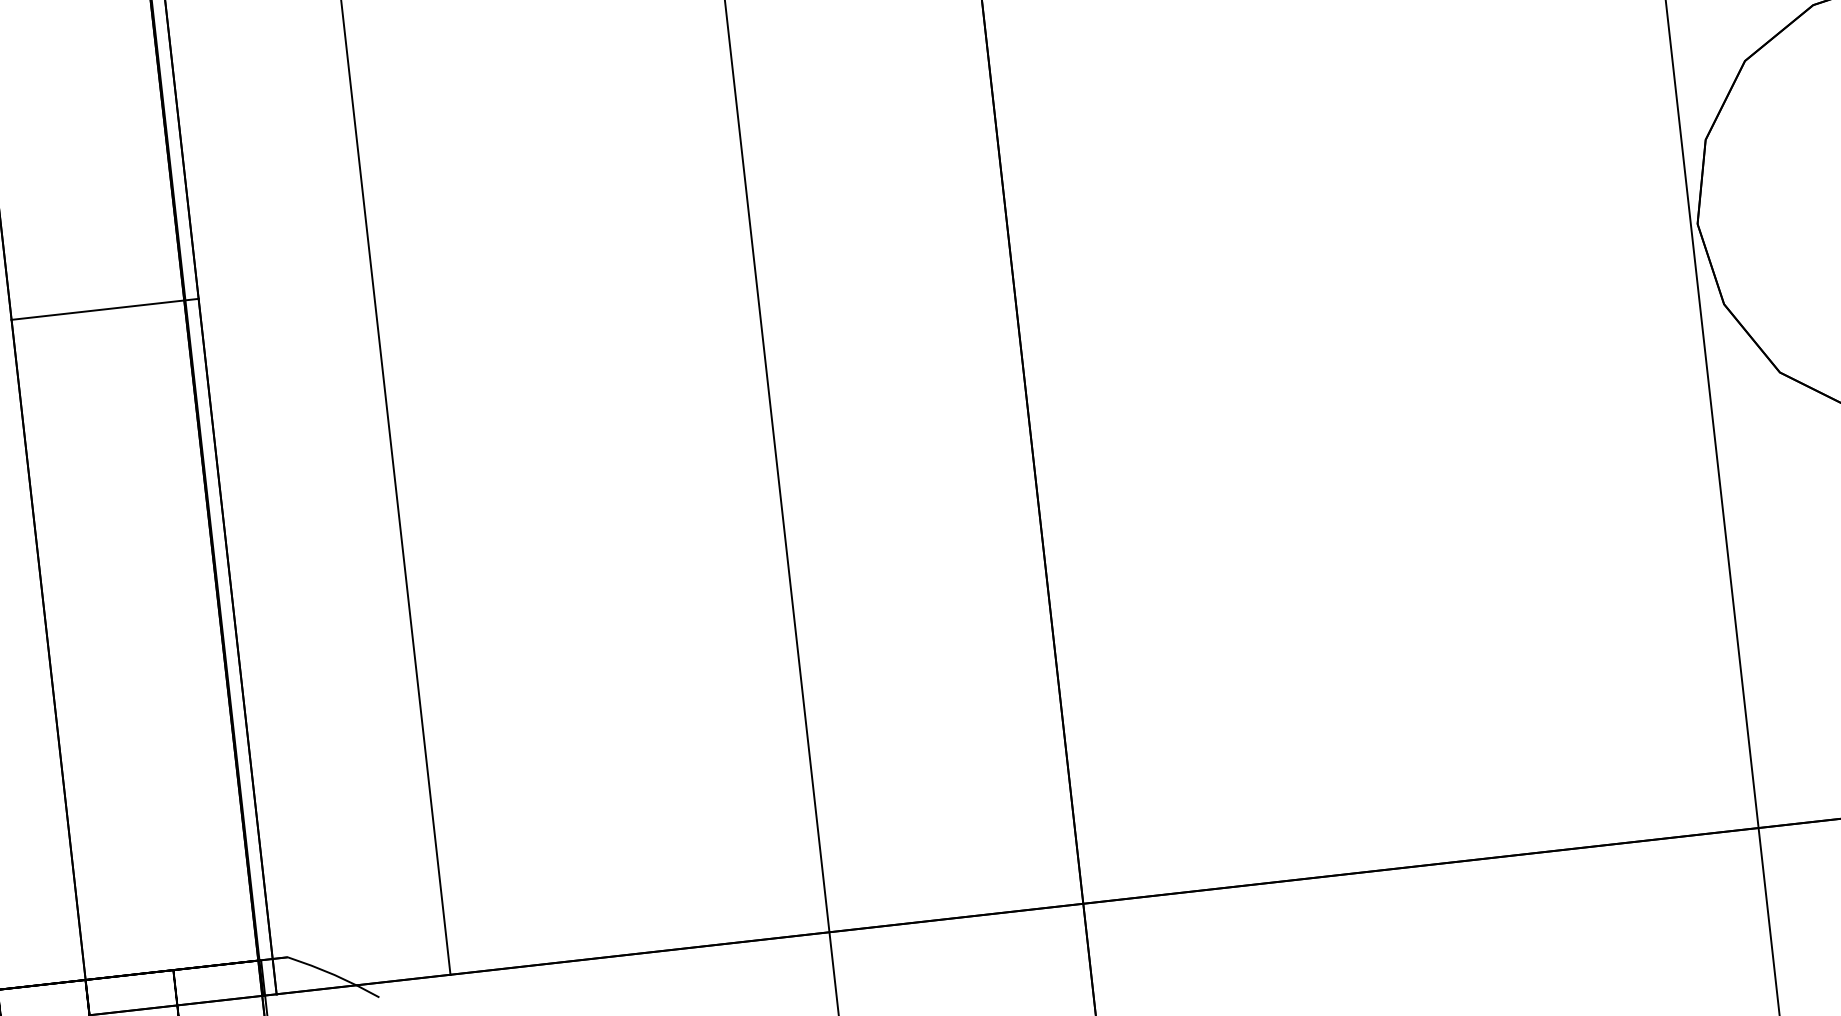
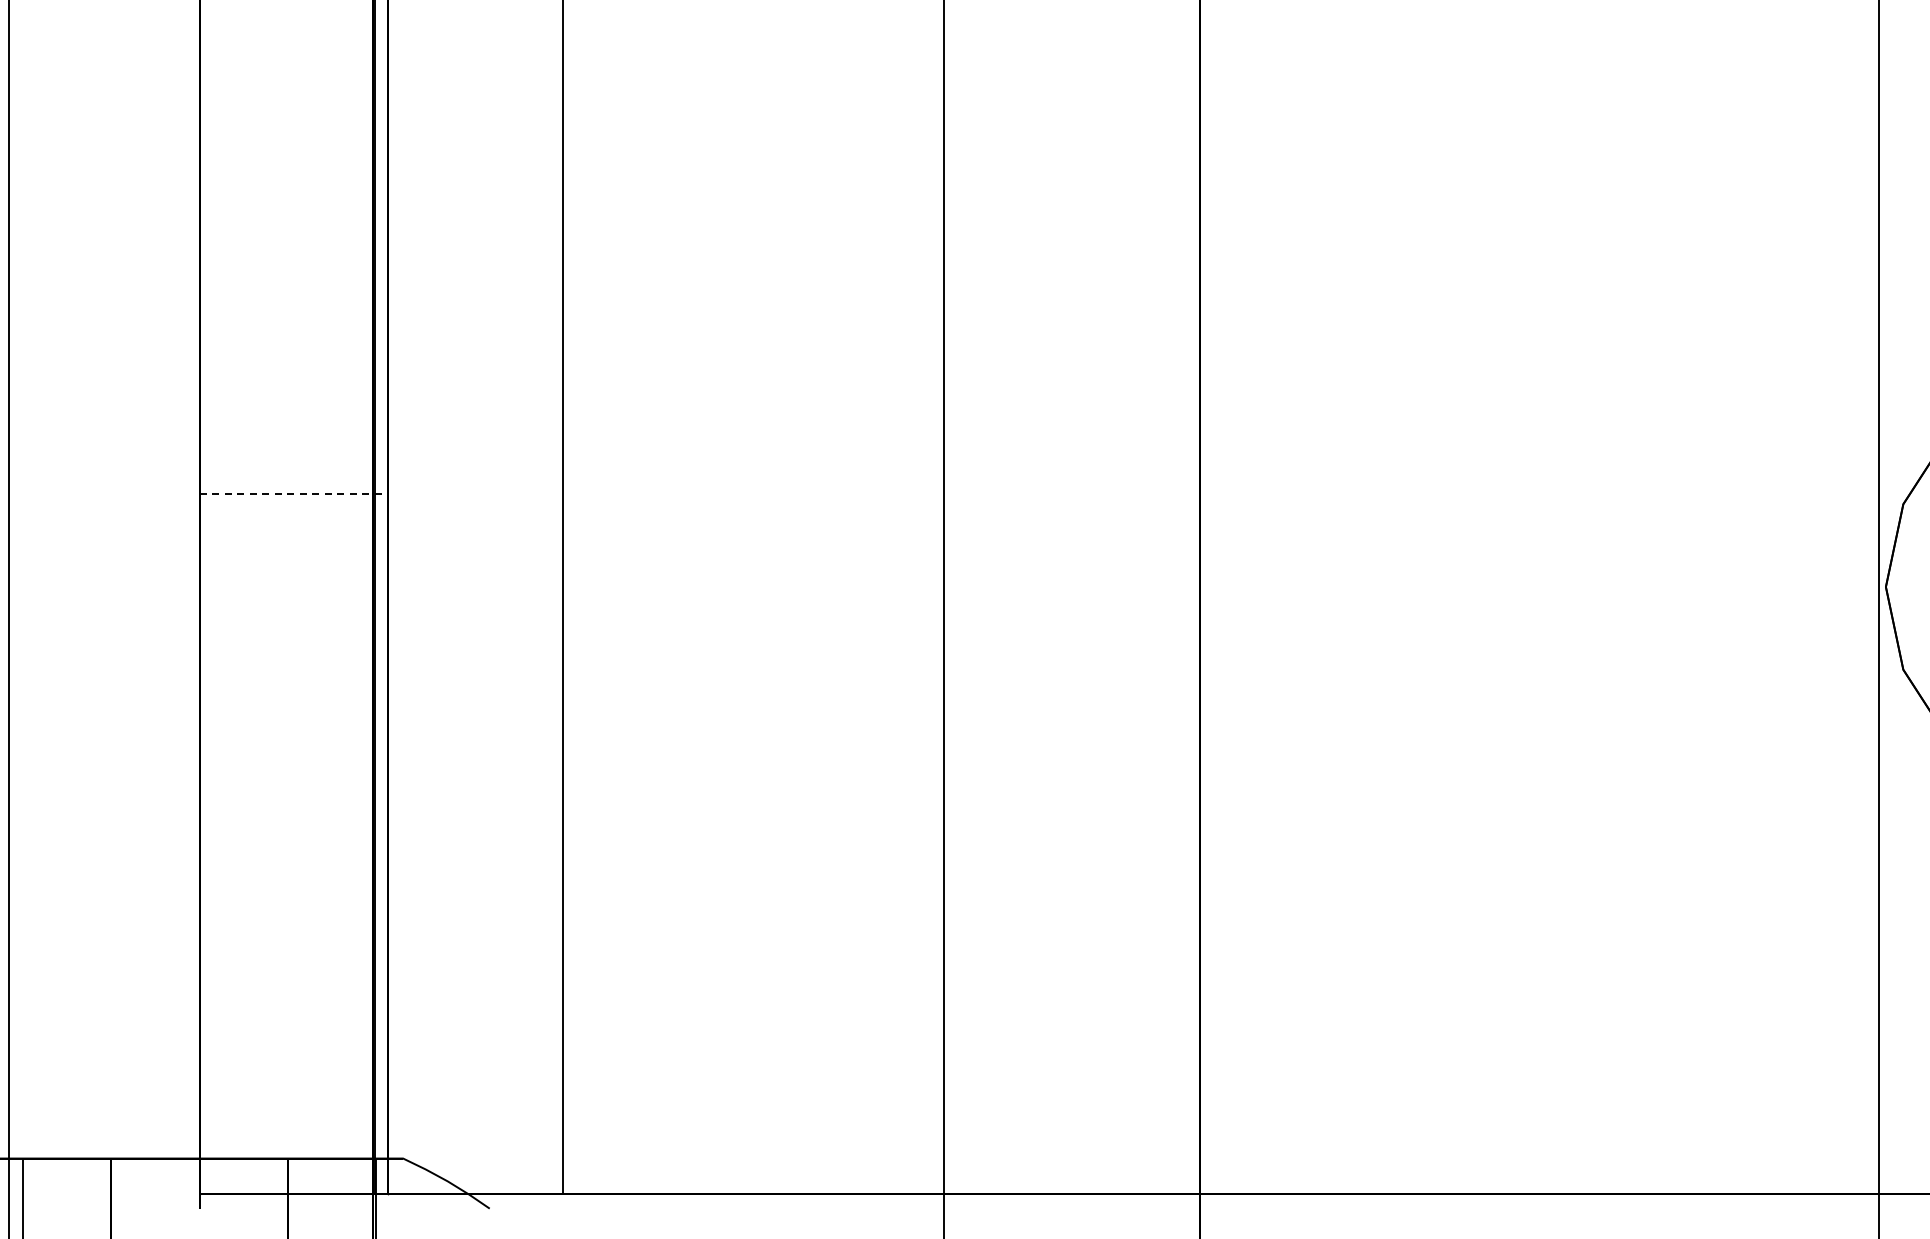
line: (105, 309) -> (294, 494), solid -> dashed

